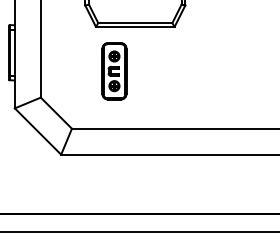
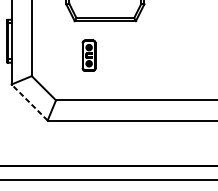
part: (114, 71) -> (89, 55), size x0.7
line: (38, 131) -> (30, 102), solid -> dashed

